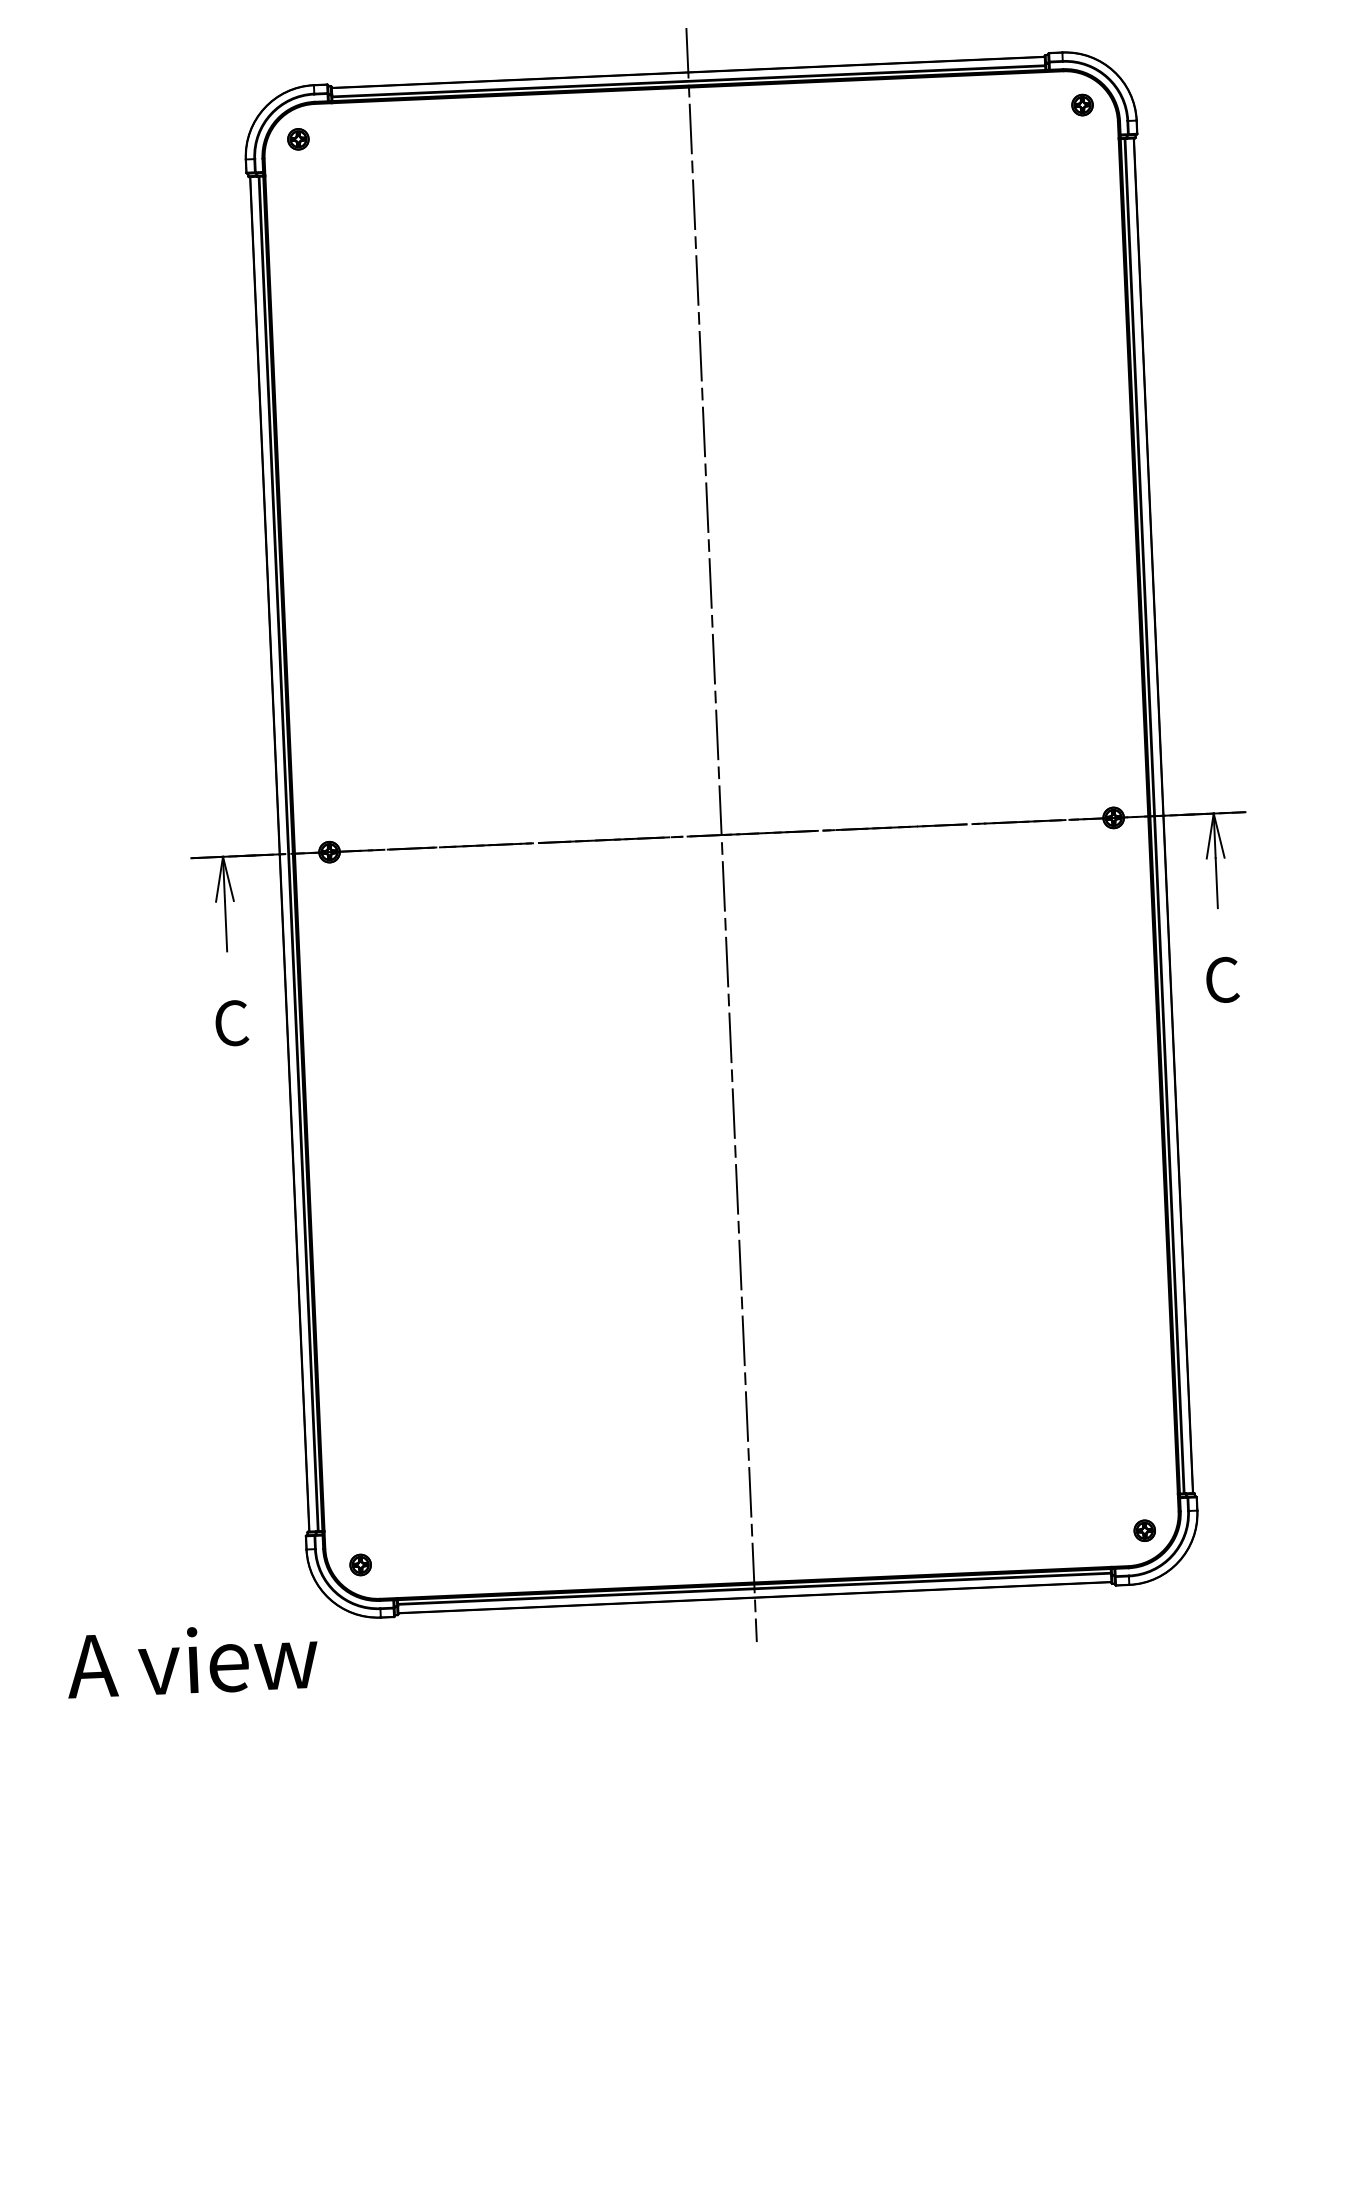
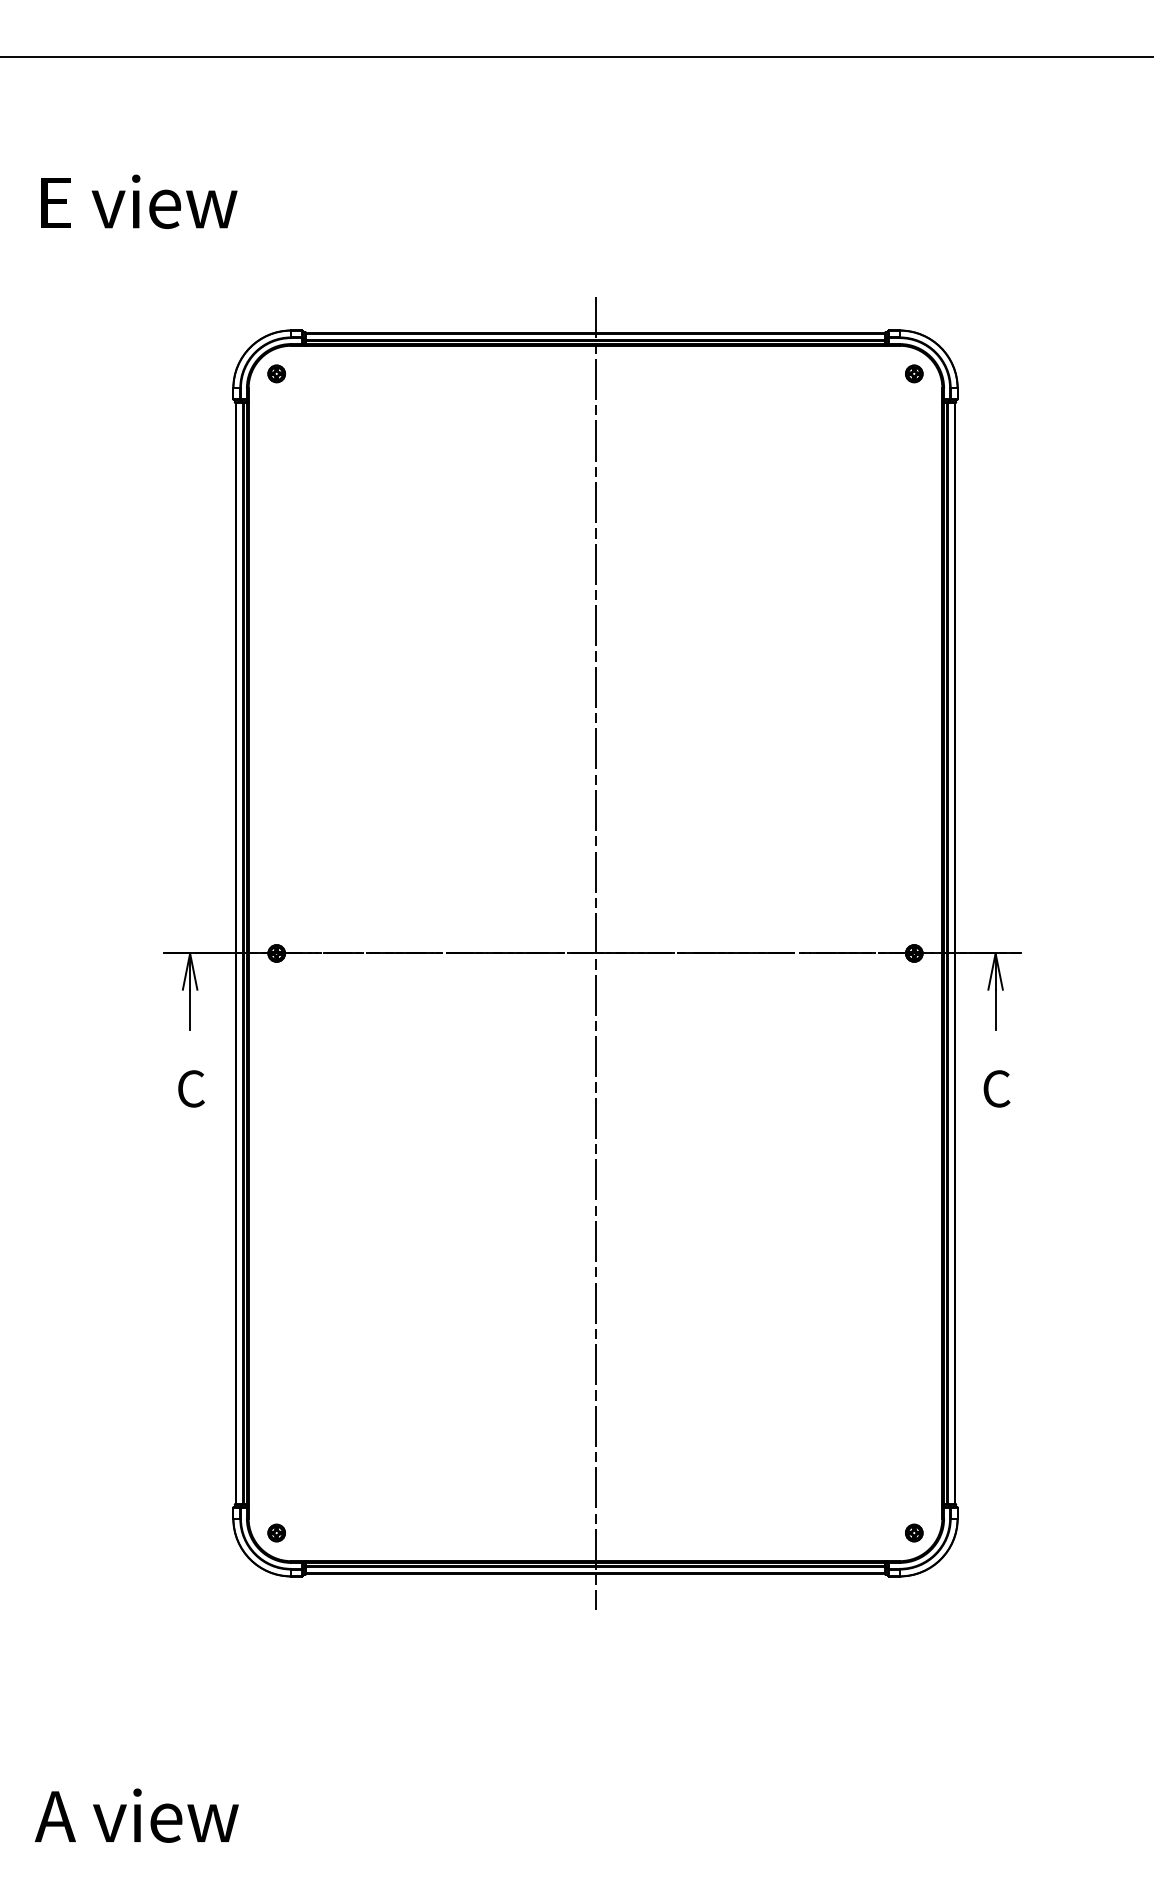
text: (192, 1660) -> (136, 1815), moved

